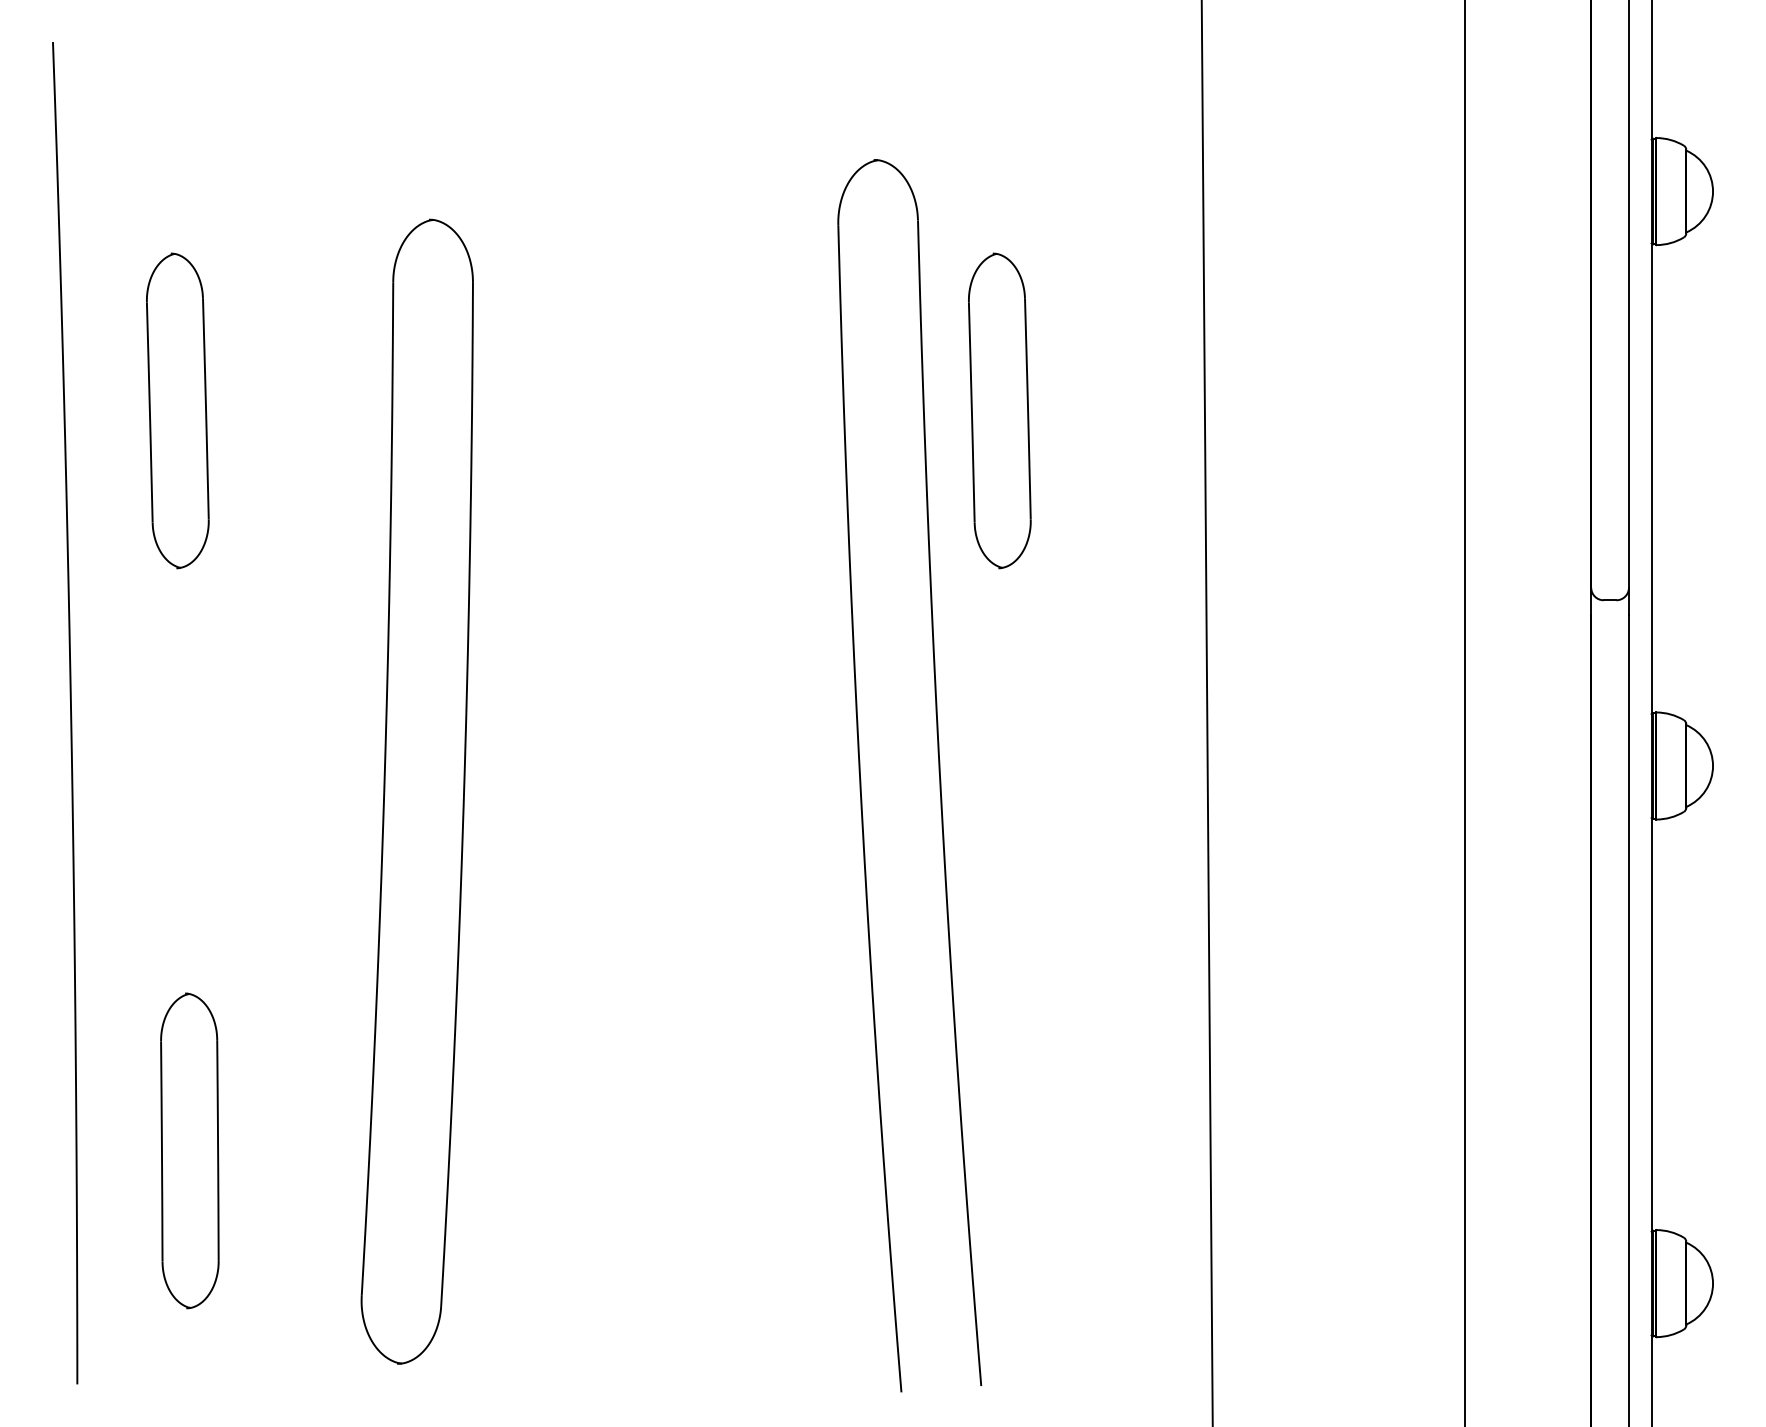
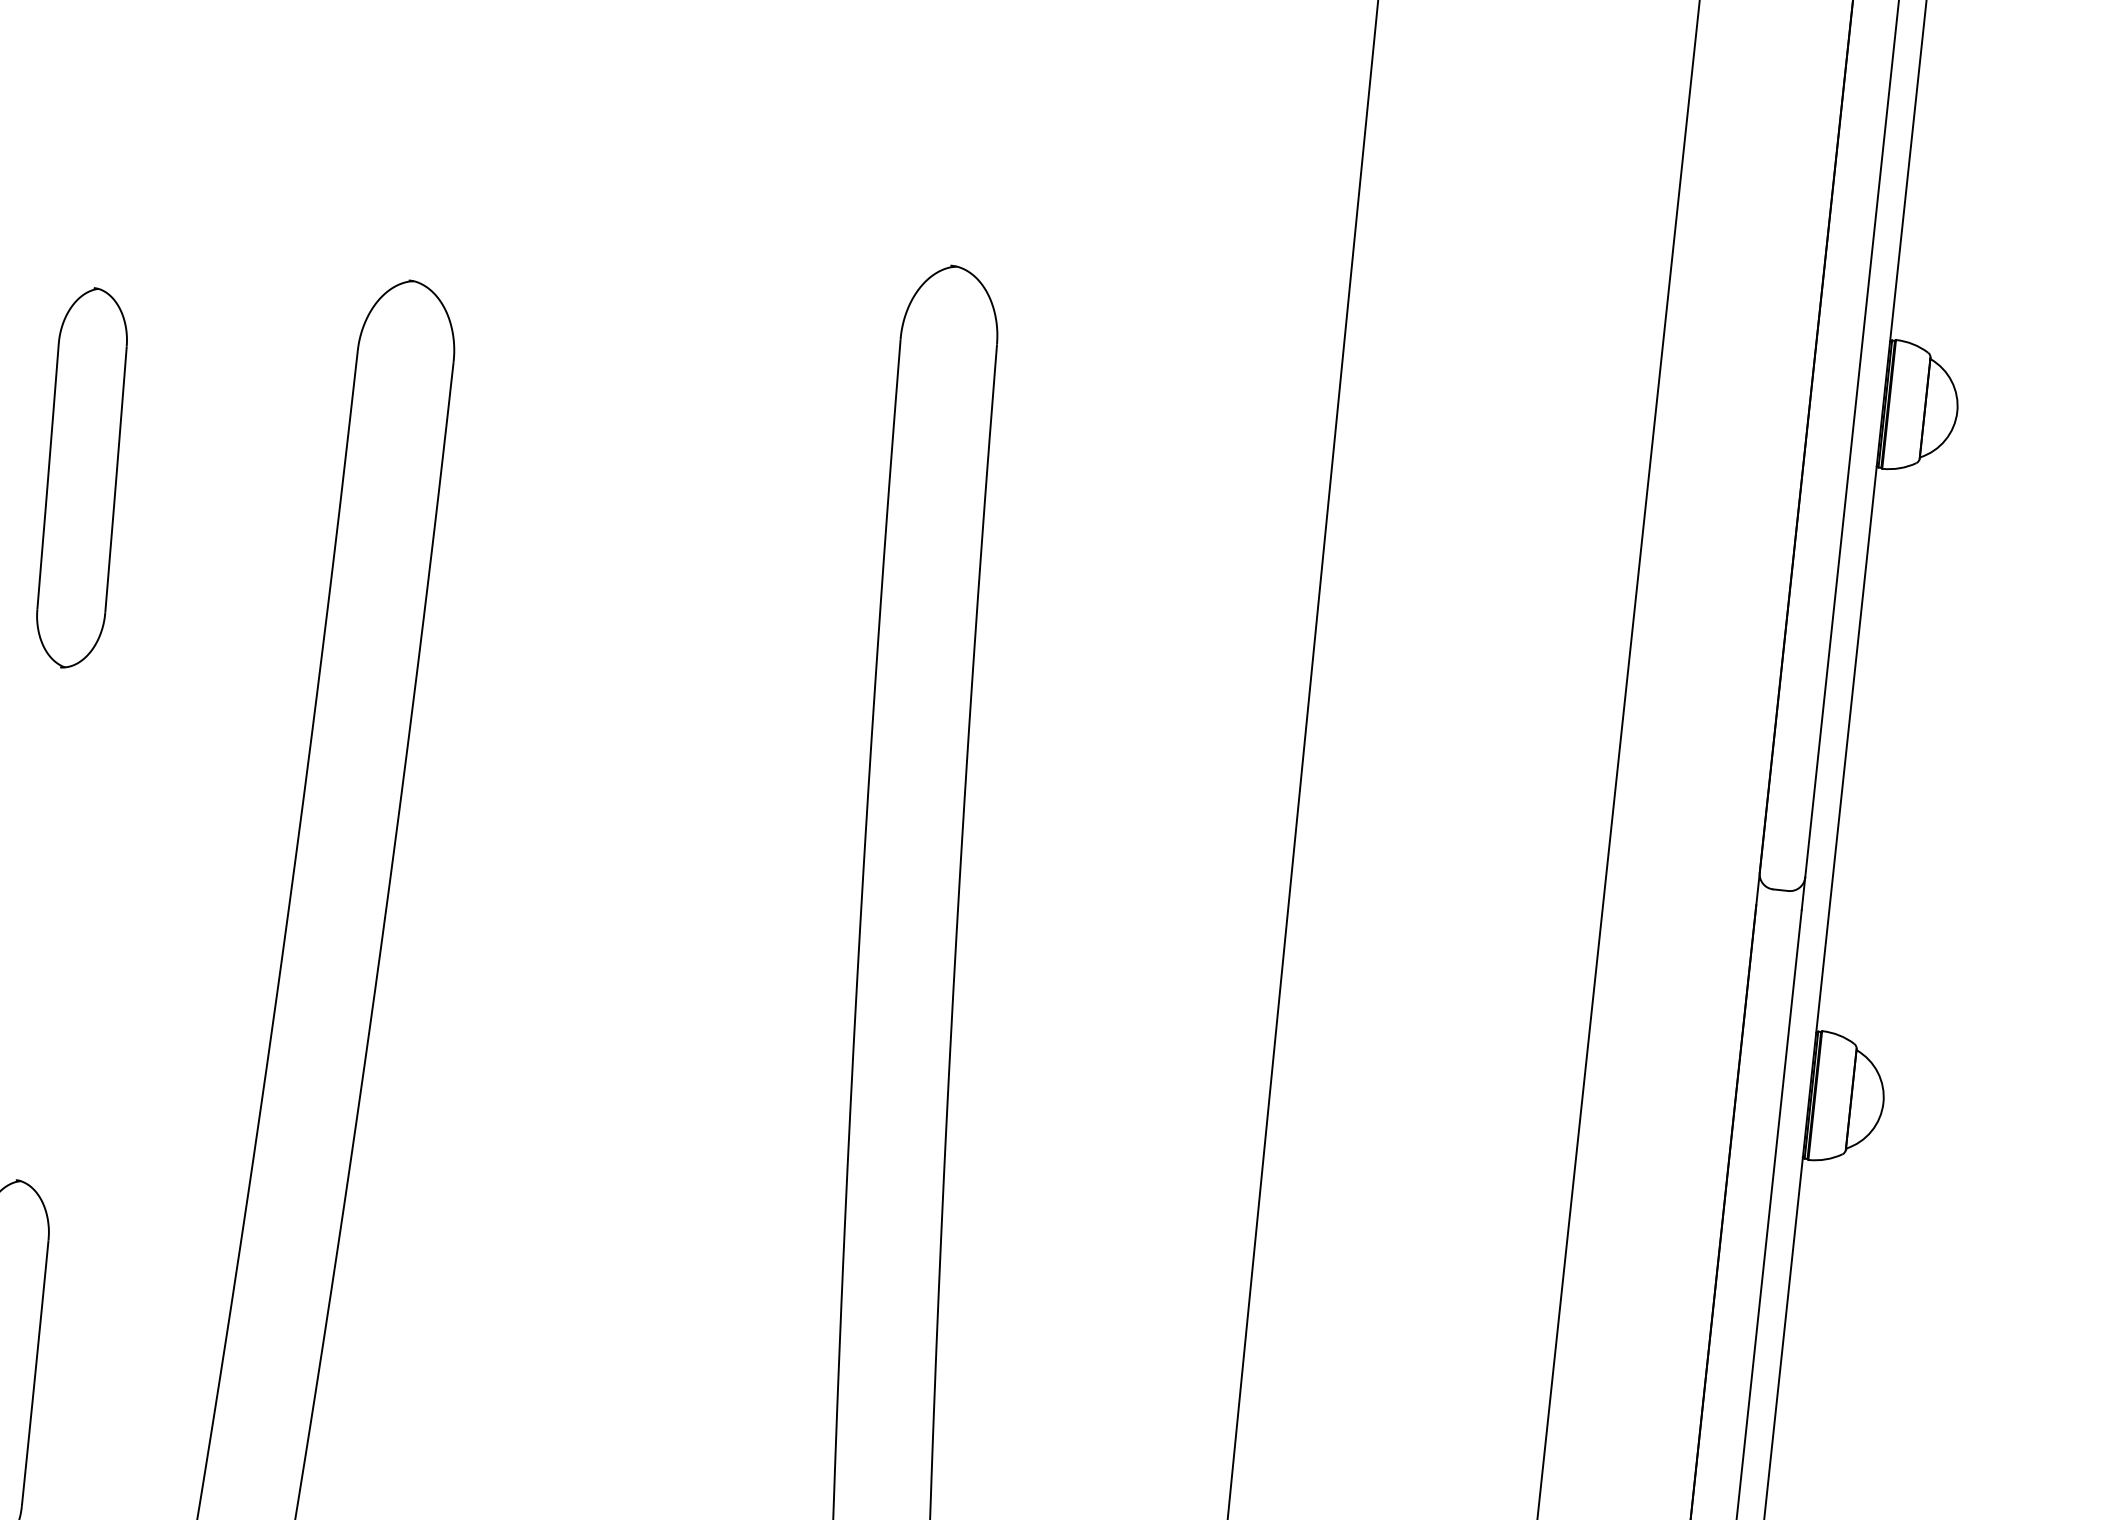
part: (999, 410) -> (1070, 583), removed

